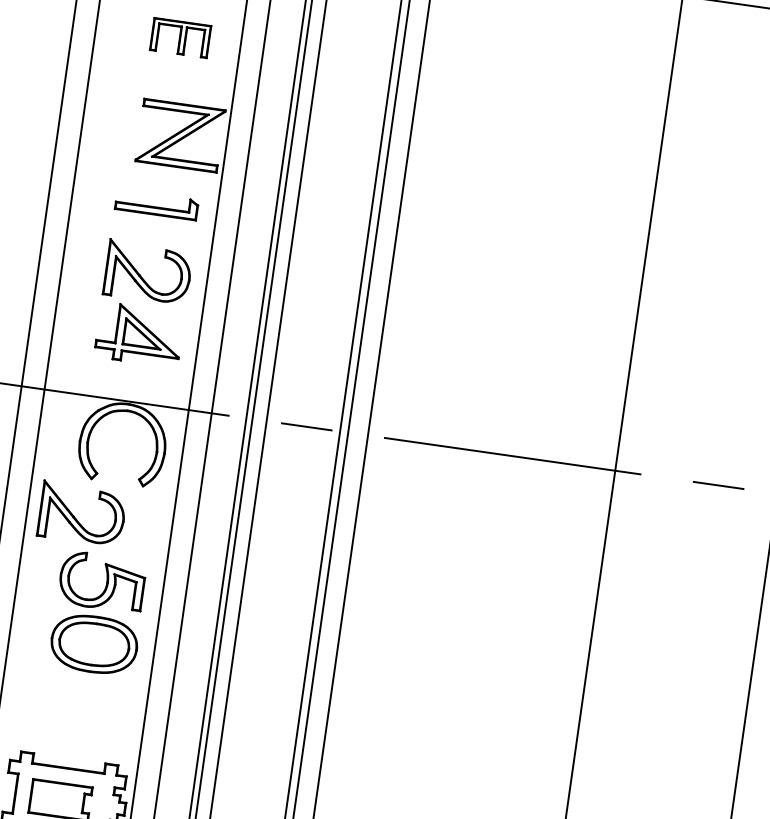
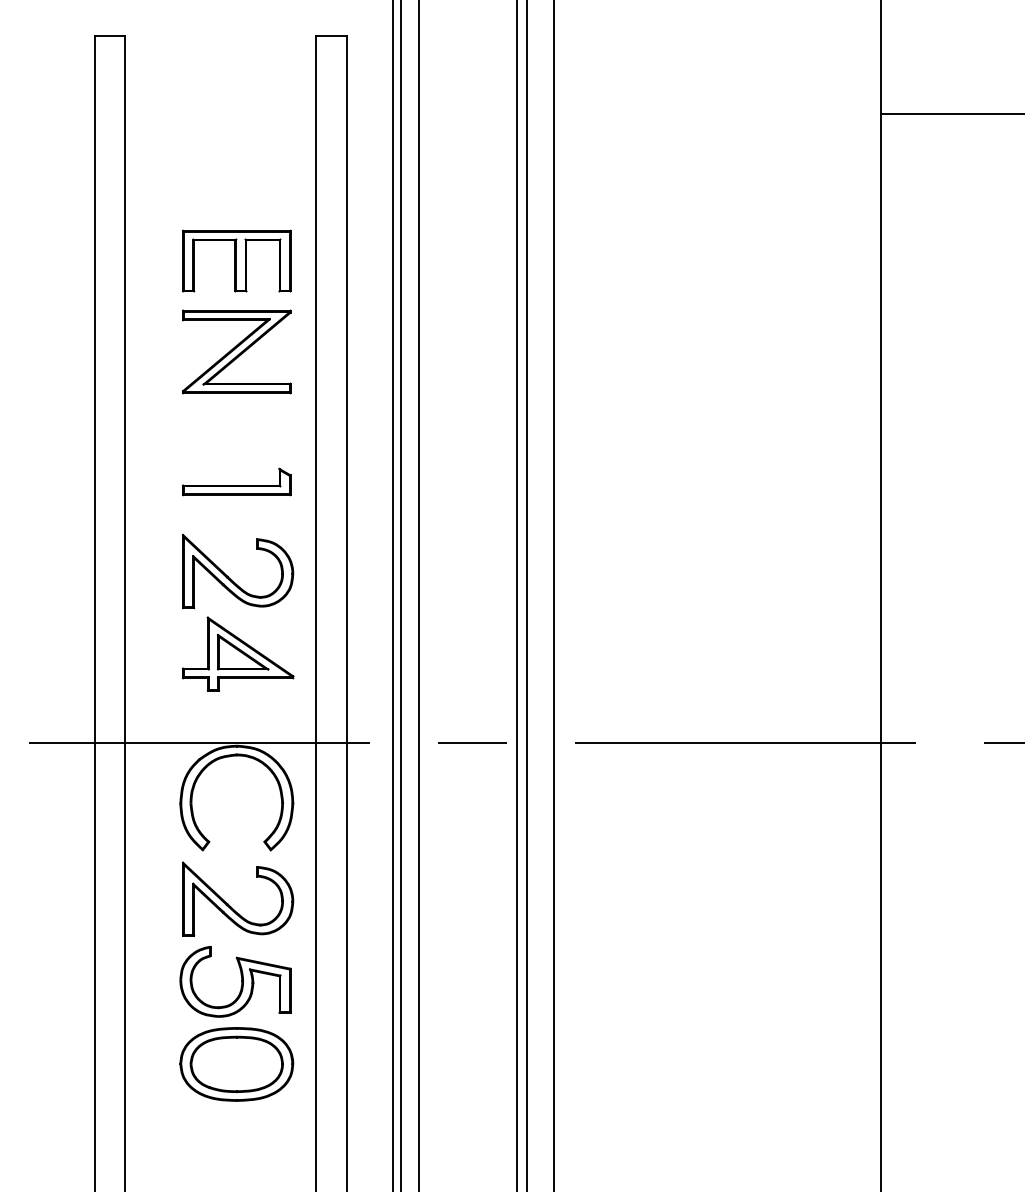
part: (180, 37) -> (236, 260), size x1.43
part: (180, 135) -> (236, 351), moved
part: (75, 517) -> (230, 905), moved

